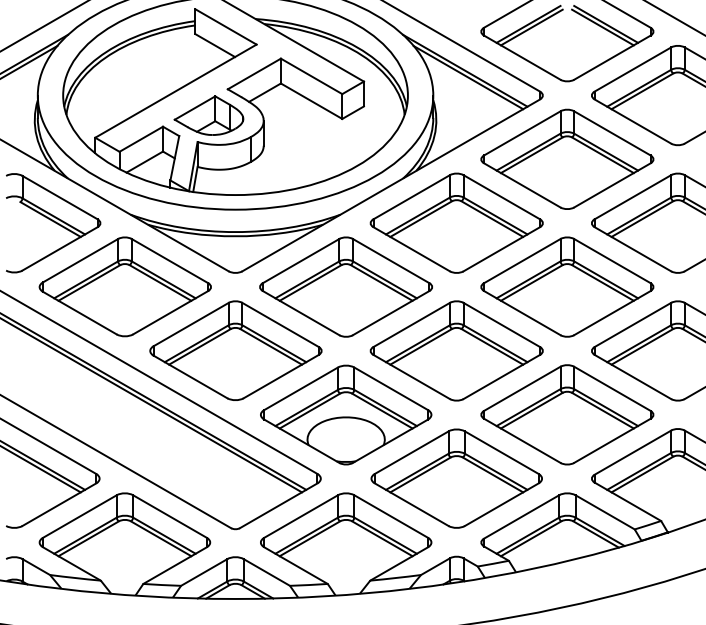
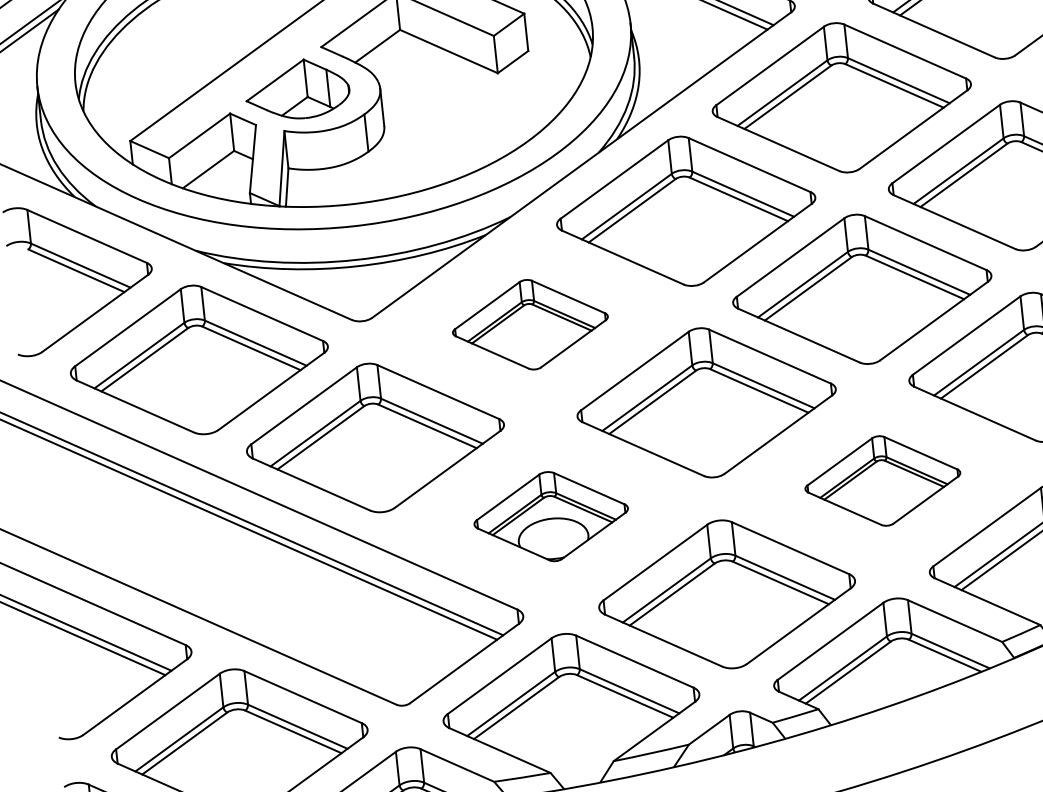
part: (345, 286) -> (529, 323), size x0.6
part: (346, 414) -> (551, 515), size x0.6
part: (567, 414) -> (882, 480), size x0.6

